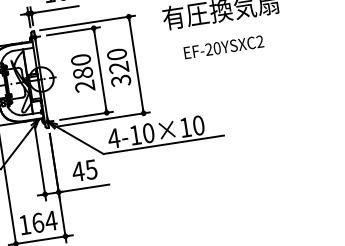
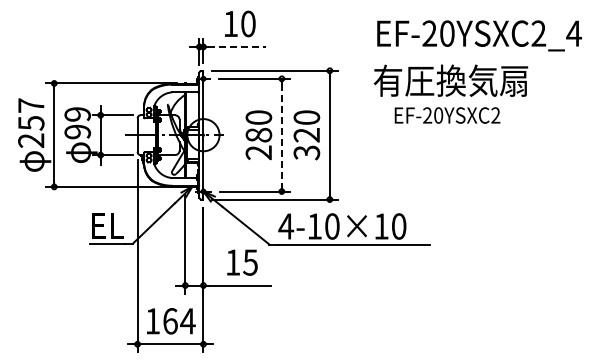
line: (56, 9) -> (237, 46), solid -> dashed
text: (223, 47) -> (447, 115), moved
line: (100, 70) -> (281, 135), solid -> dashed
text: (77, 171) -> (232, 262), 45 -> 15

